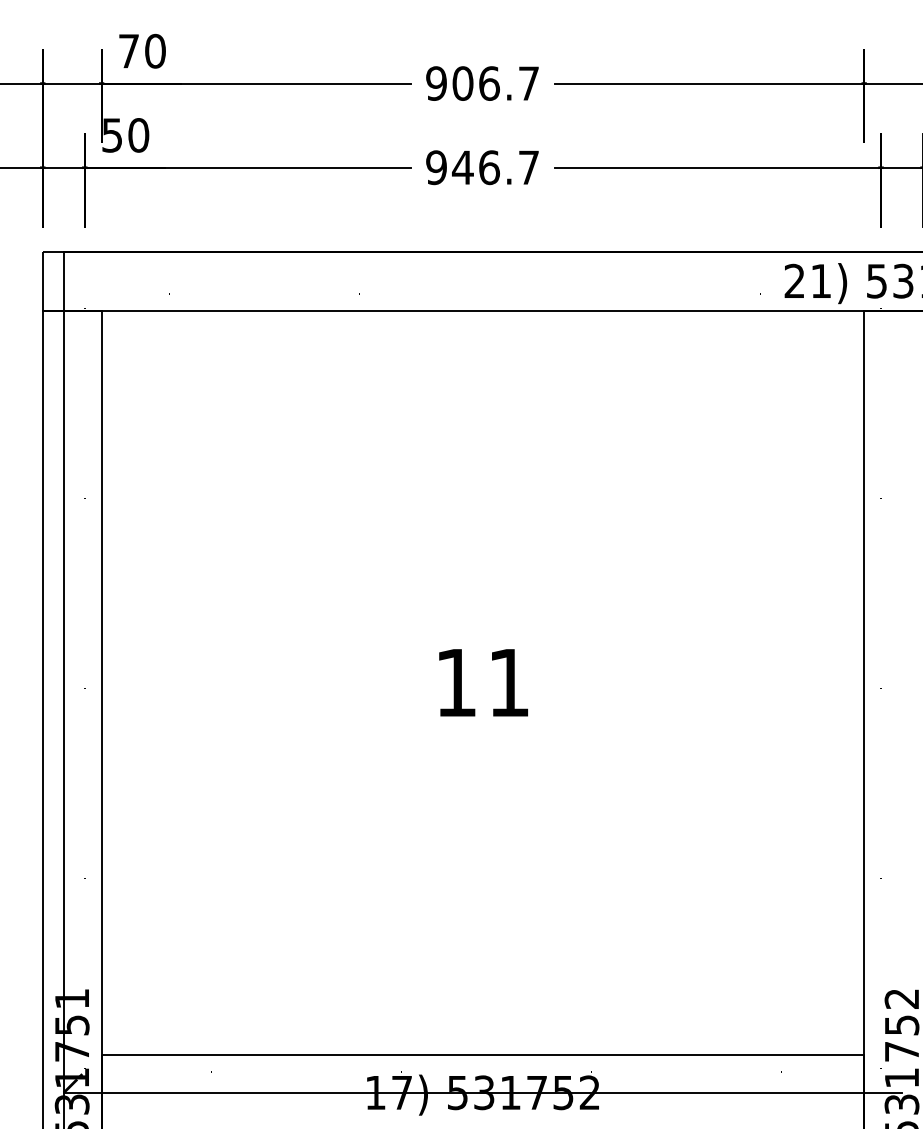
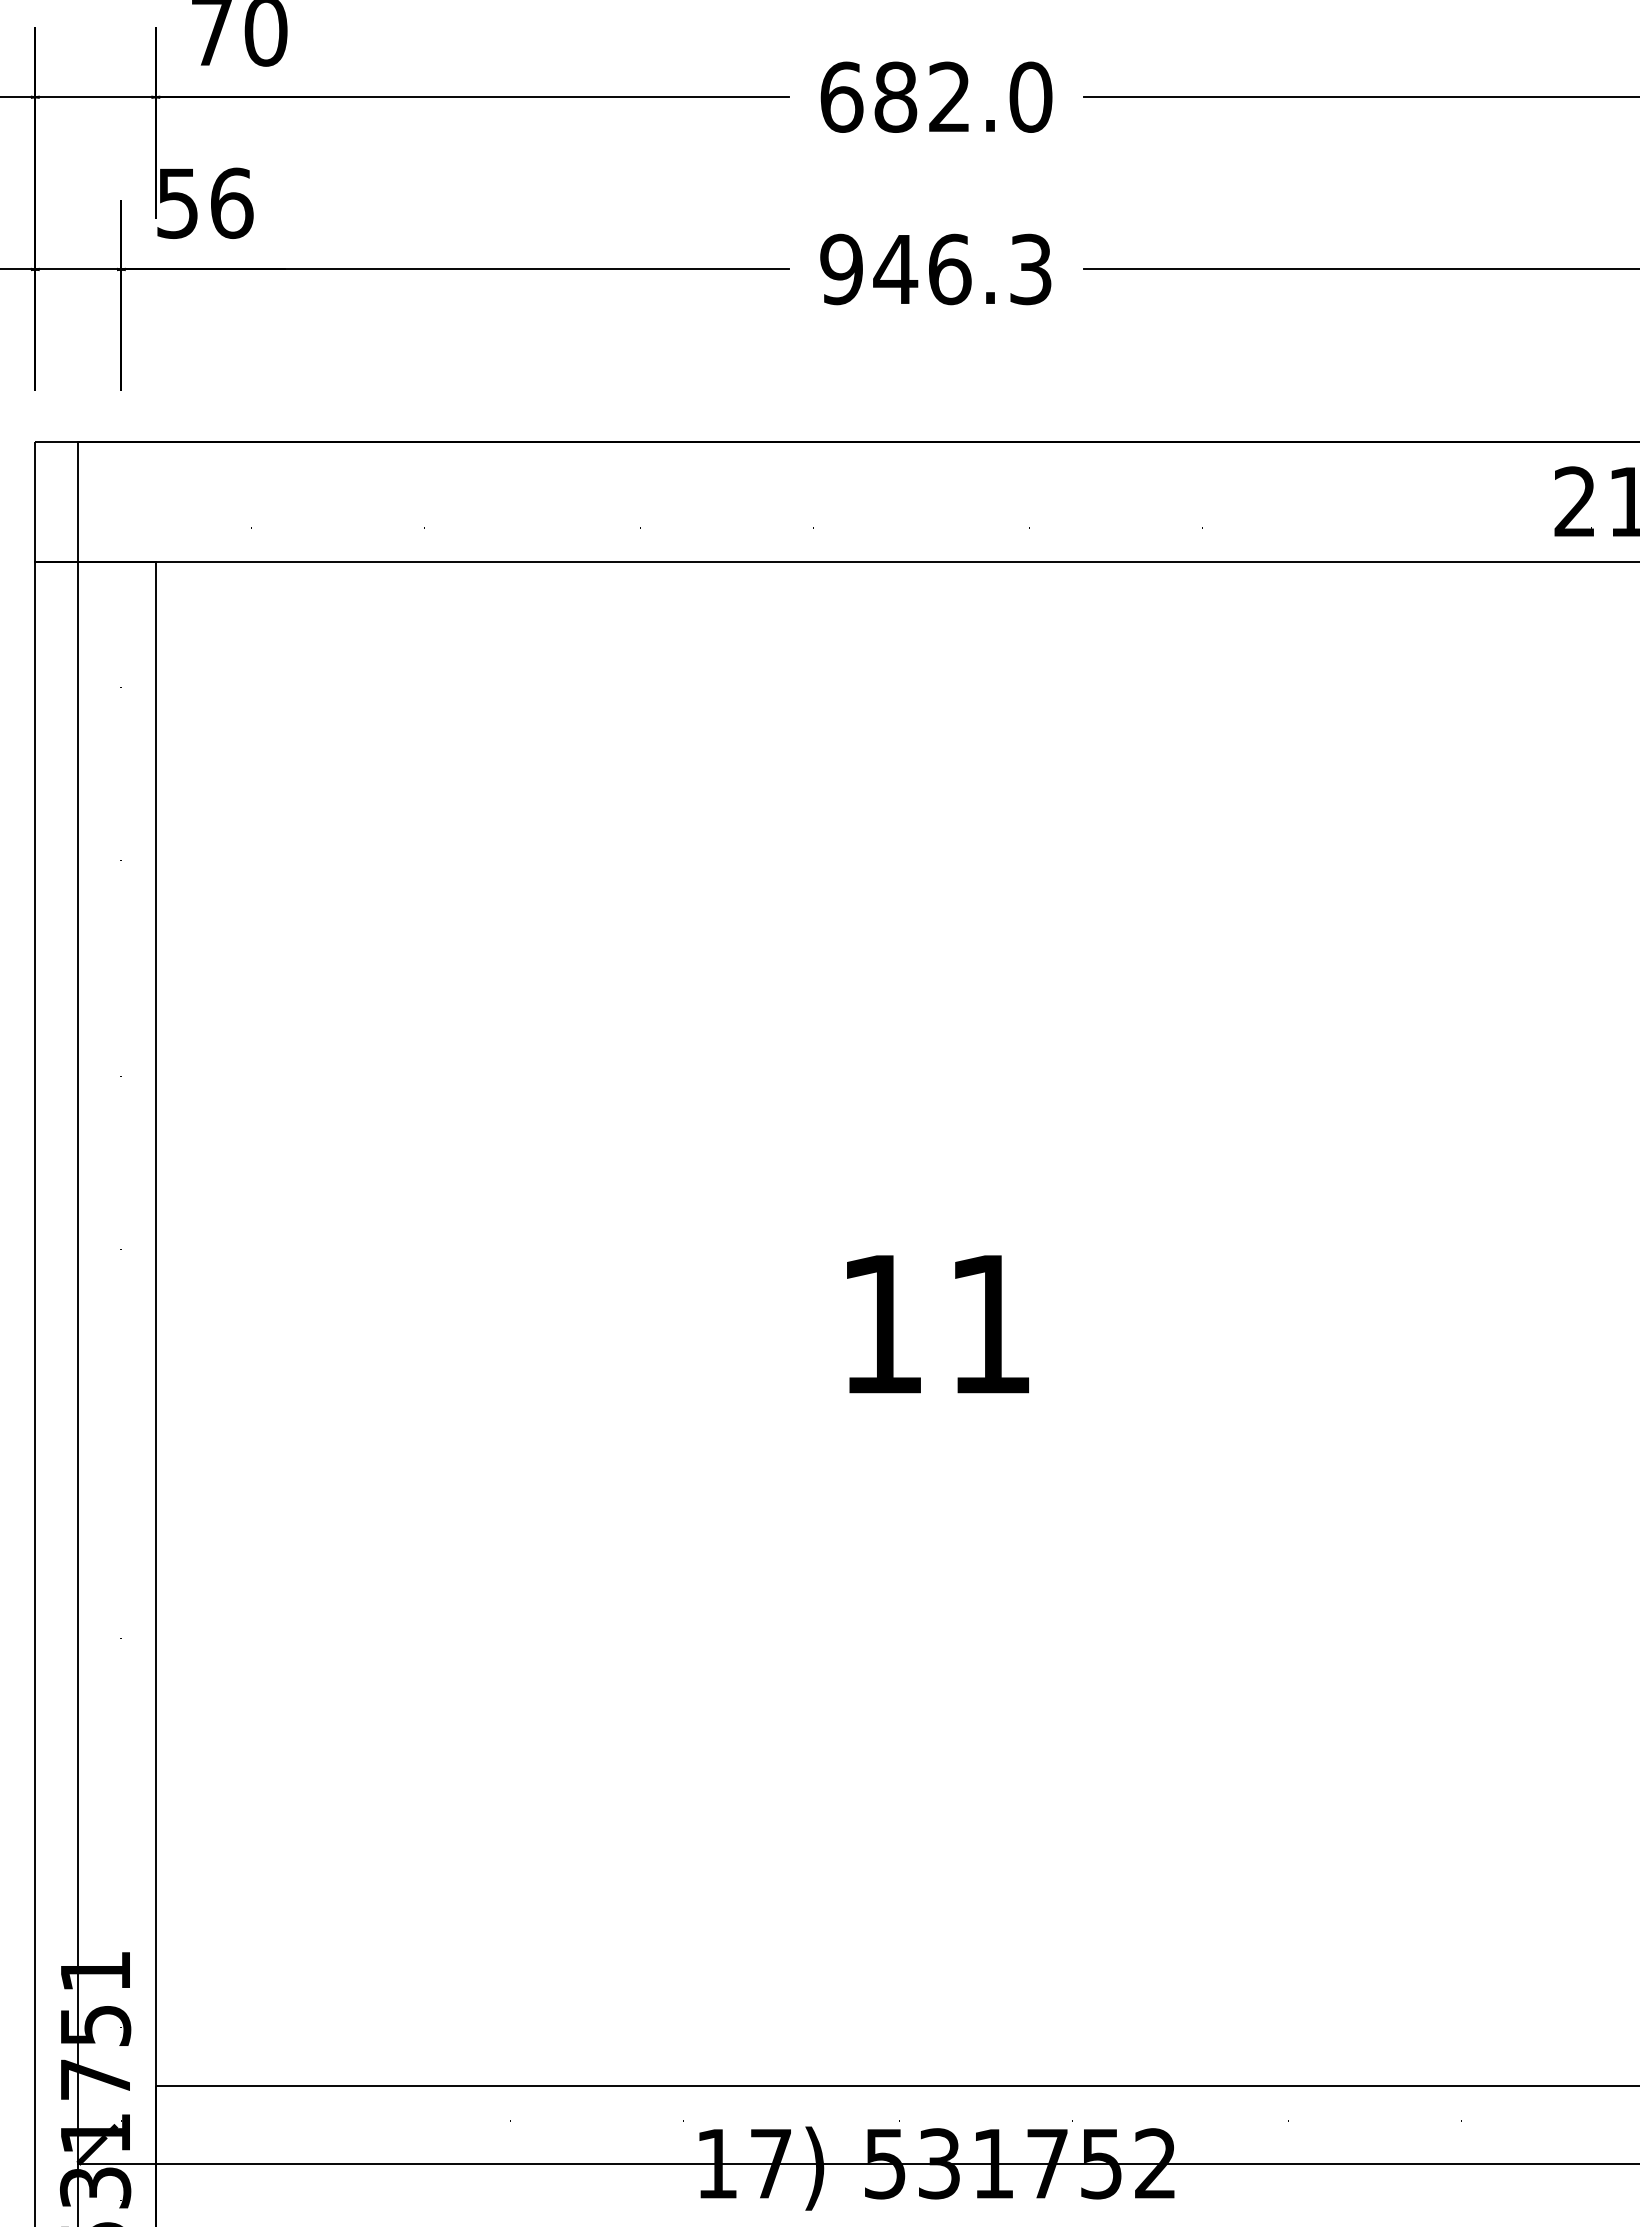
text: (482, 83) -> (935, 97), 906.7 -> 682.0
text: (138, 135) -> (231, 203), 50 -> 56
text: (528, 167) -> (1029, 269), 946.7 -> 946.3

